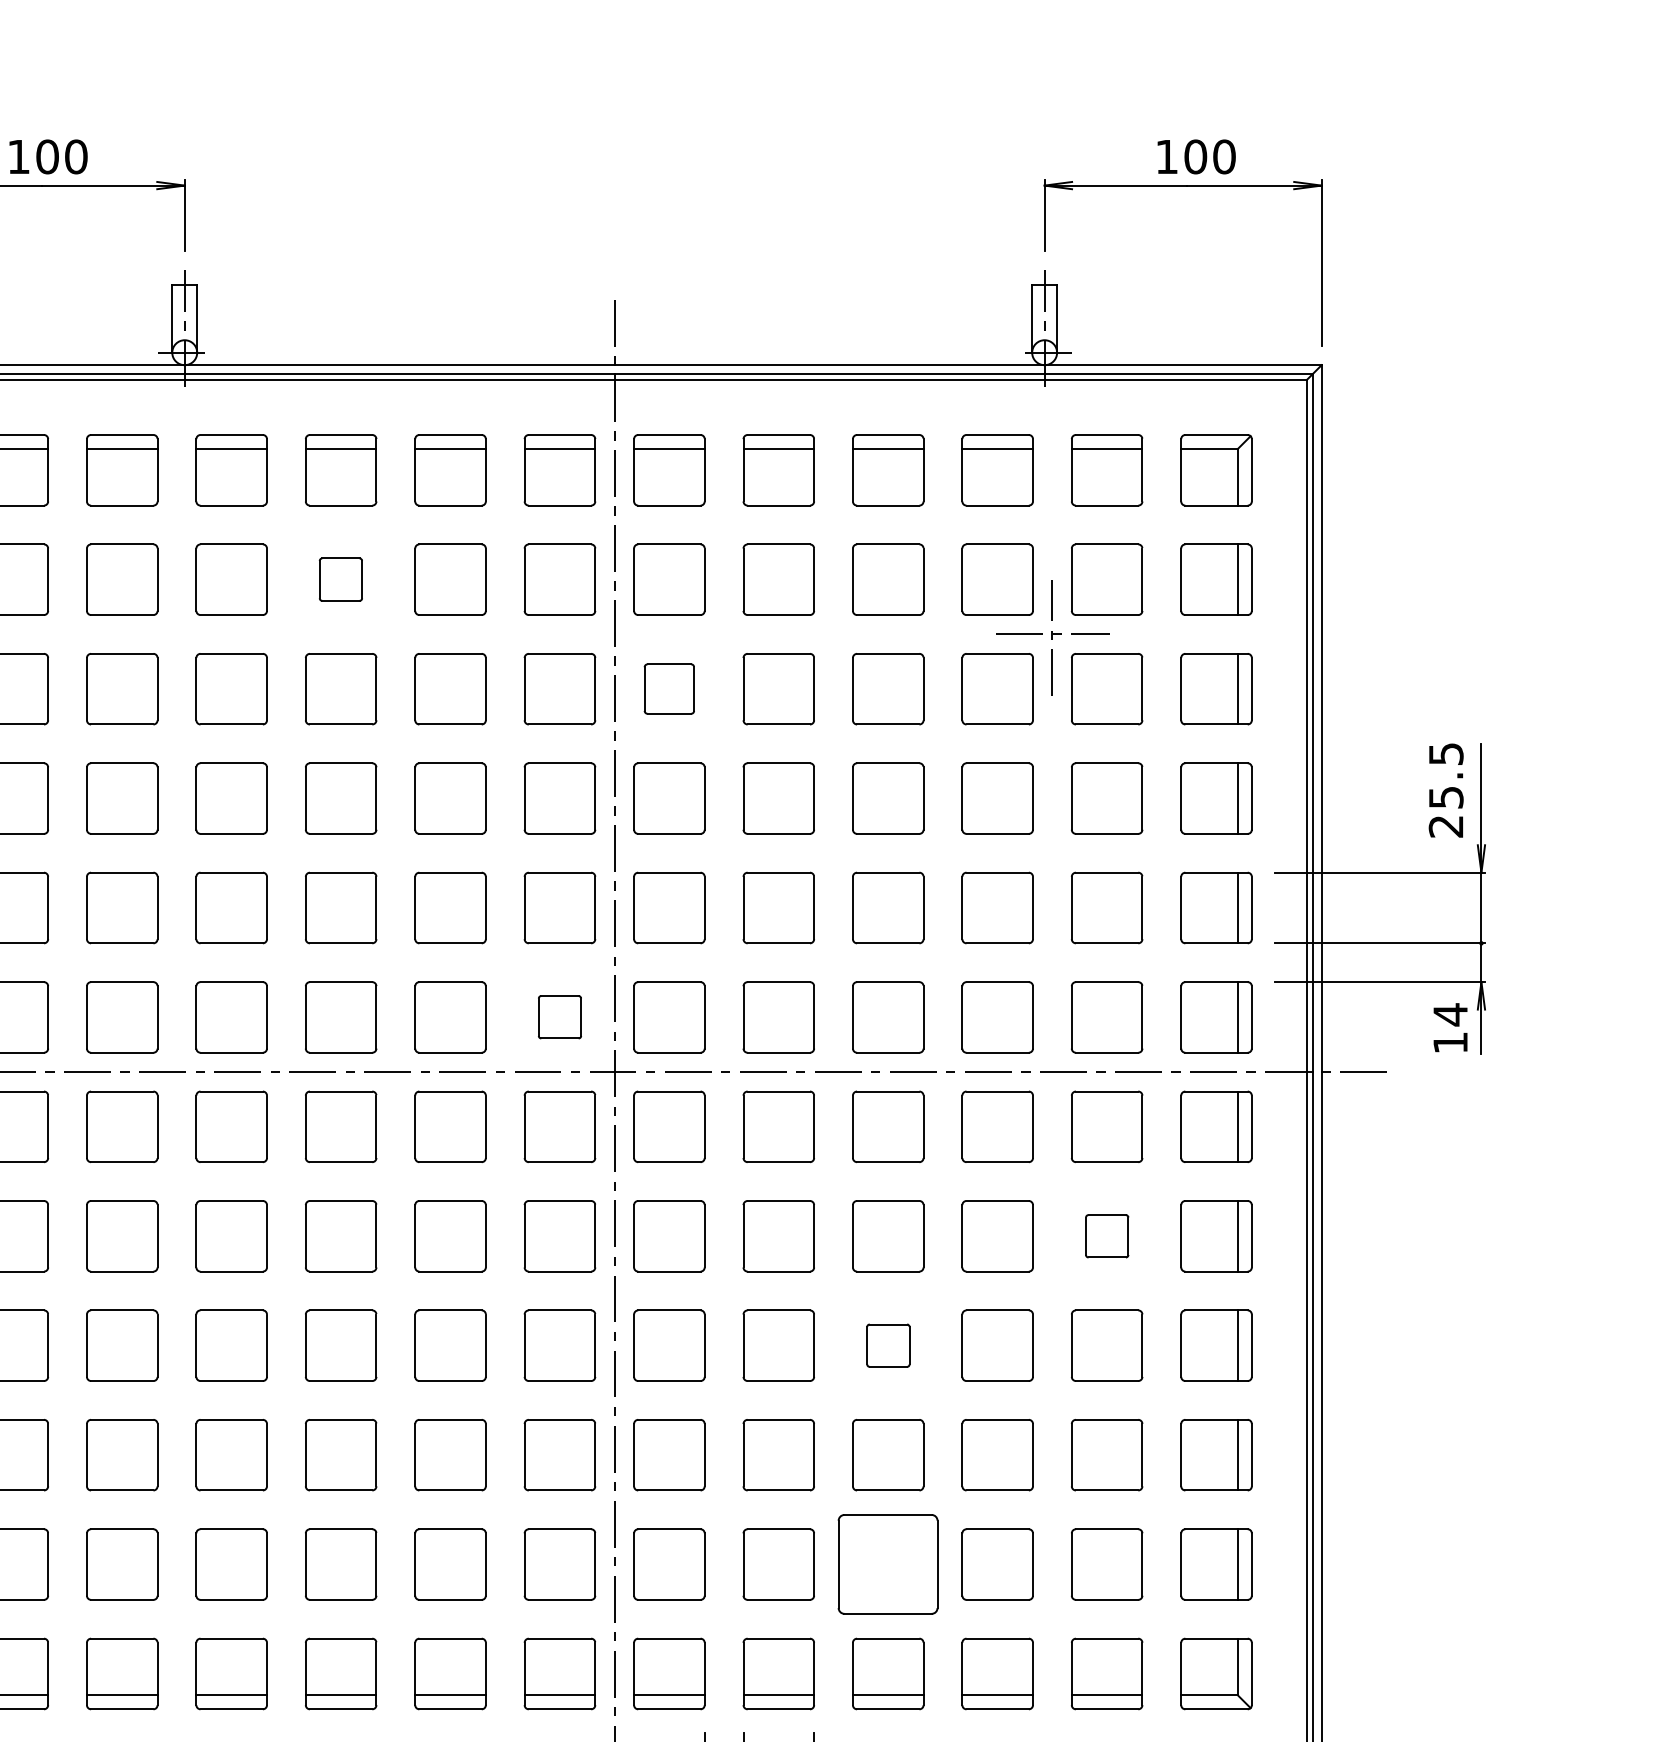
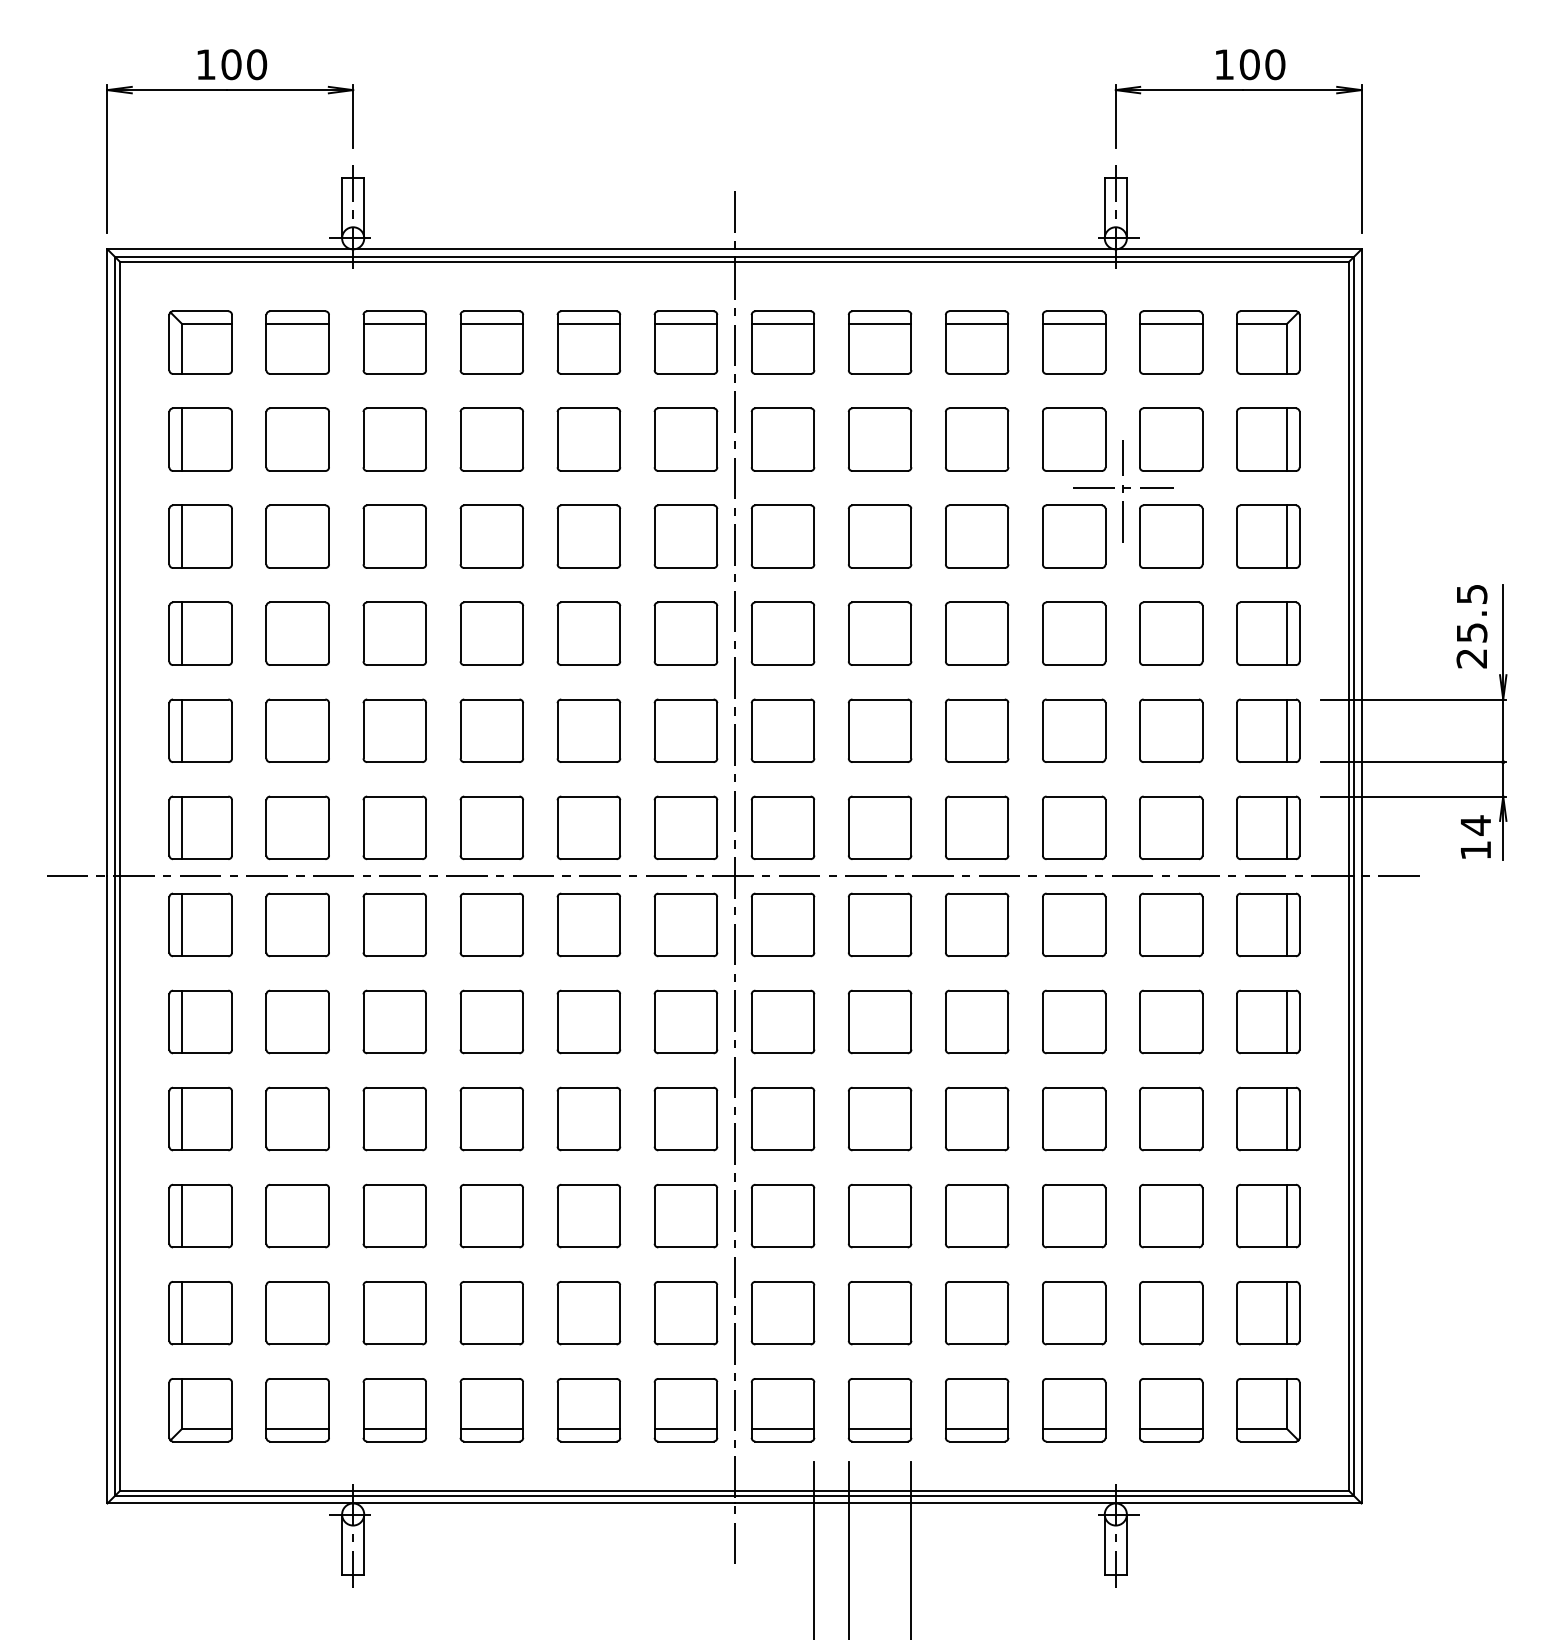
part: (340, 579) -> (491, 439), size x1.67
part: (668, 688) -> (782, 536), size x1.43
part: (559, 1016) -> (685, 827), size x1.67
part: (1107, 1235) -> (1171, 1021), size x1.67
part: (888, 1345) -> (977, 1118), size x1.67
part: (888, 1564) -> (977, 1313), size x0.71

